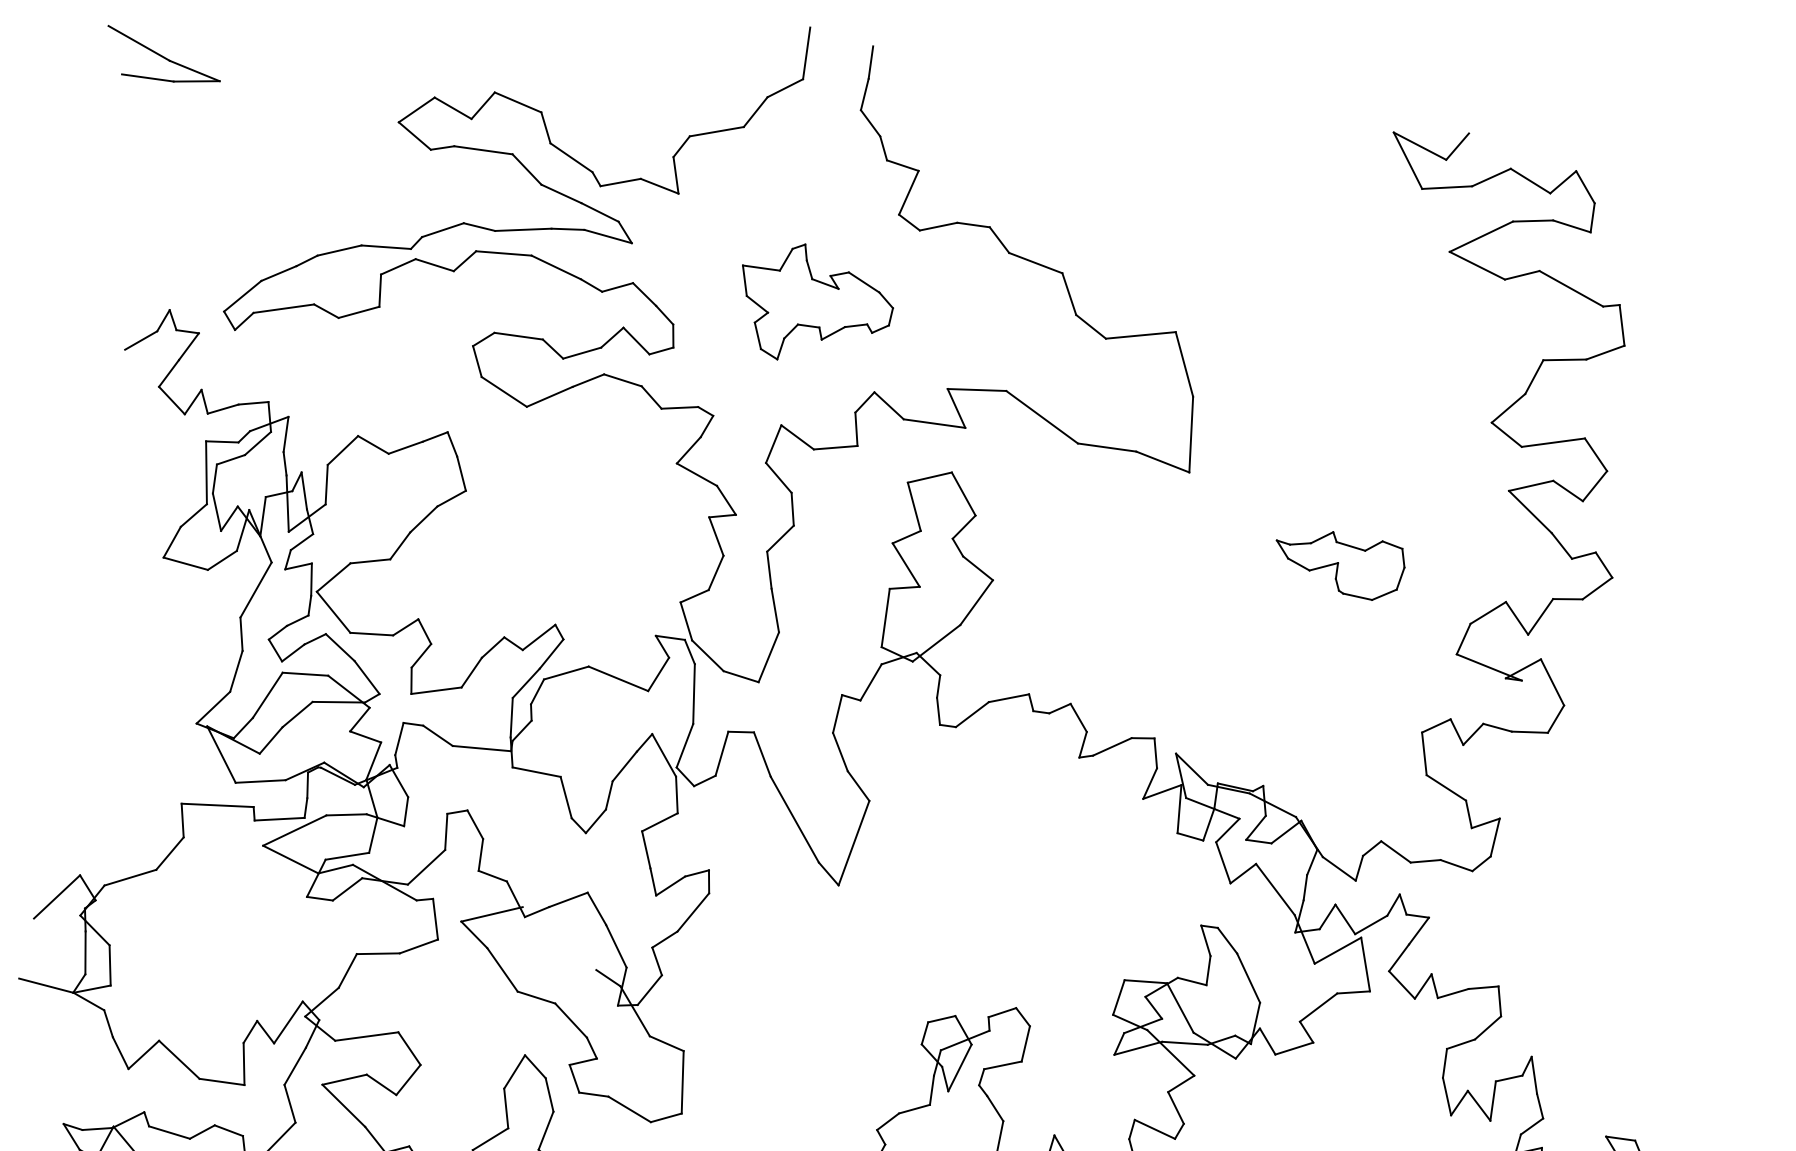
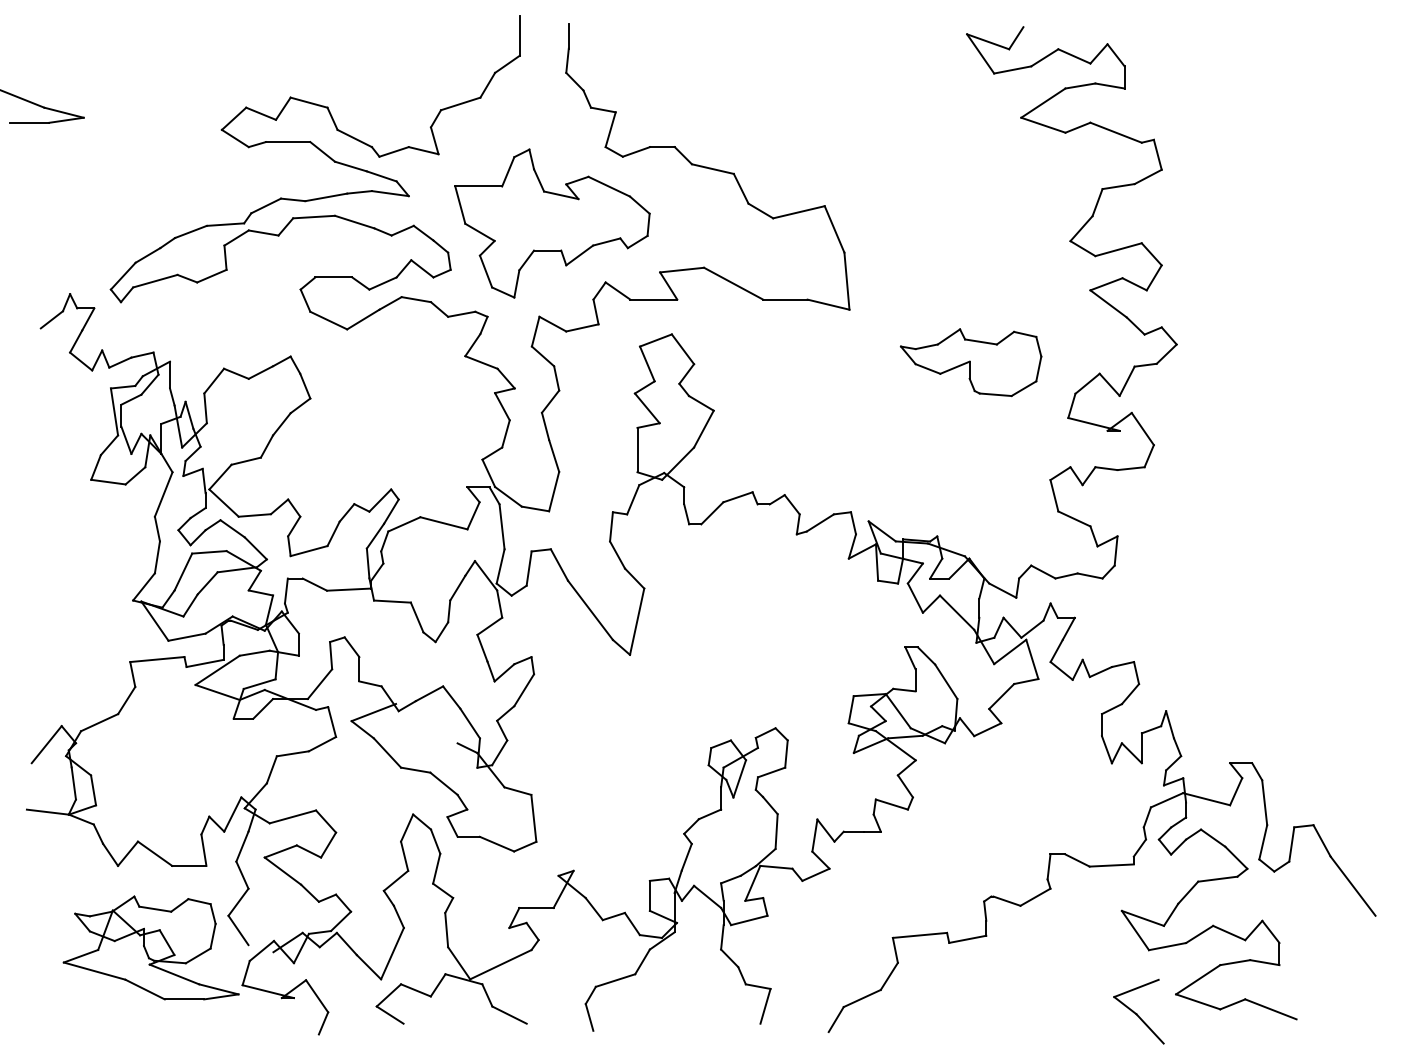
part: (815, 305) -> (552, 223), size x1.67
part: (1338, 563) -> (970, 362), size x1.43

